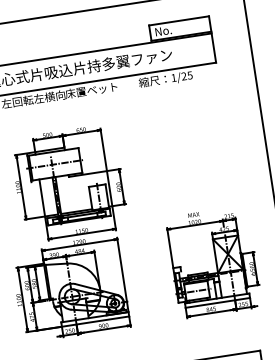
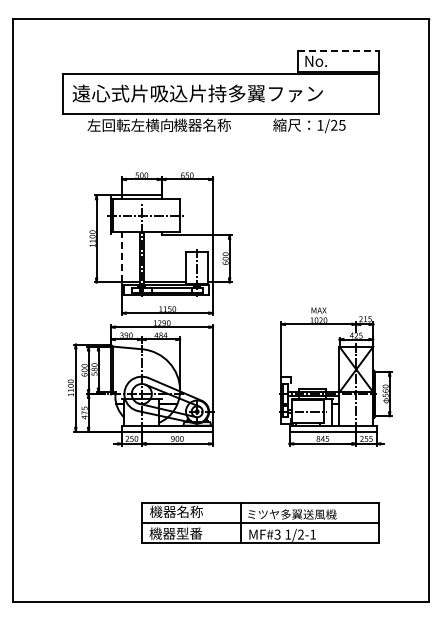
line: (178, 20) -> (338, 50), solid -> dashed
text: (91, 89) -> (208, 124), 床置ベット -> 機器名称
line: (42, 197) -> (122, 256), solid -> dashed

